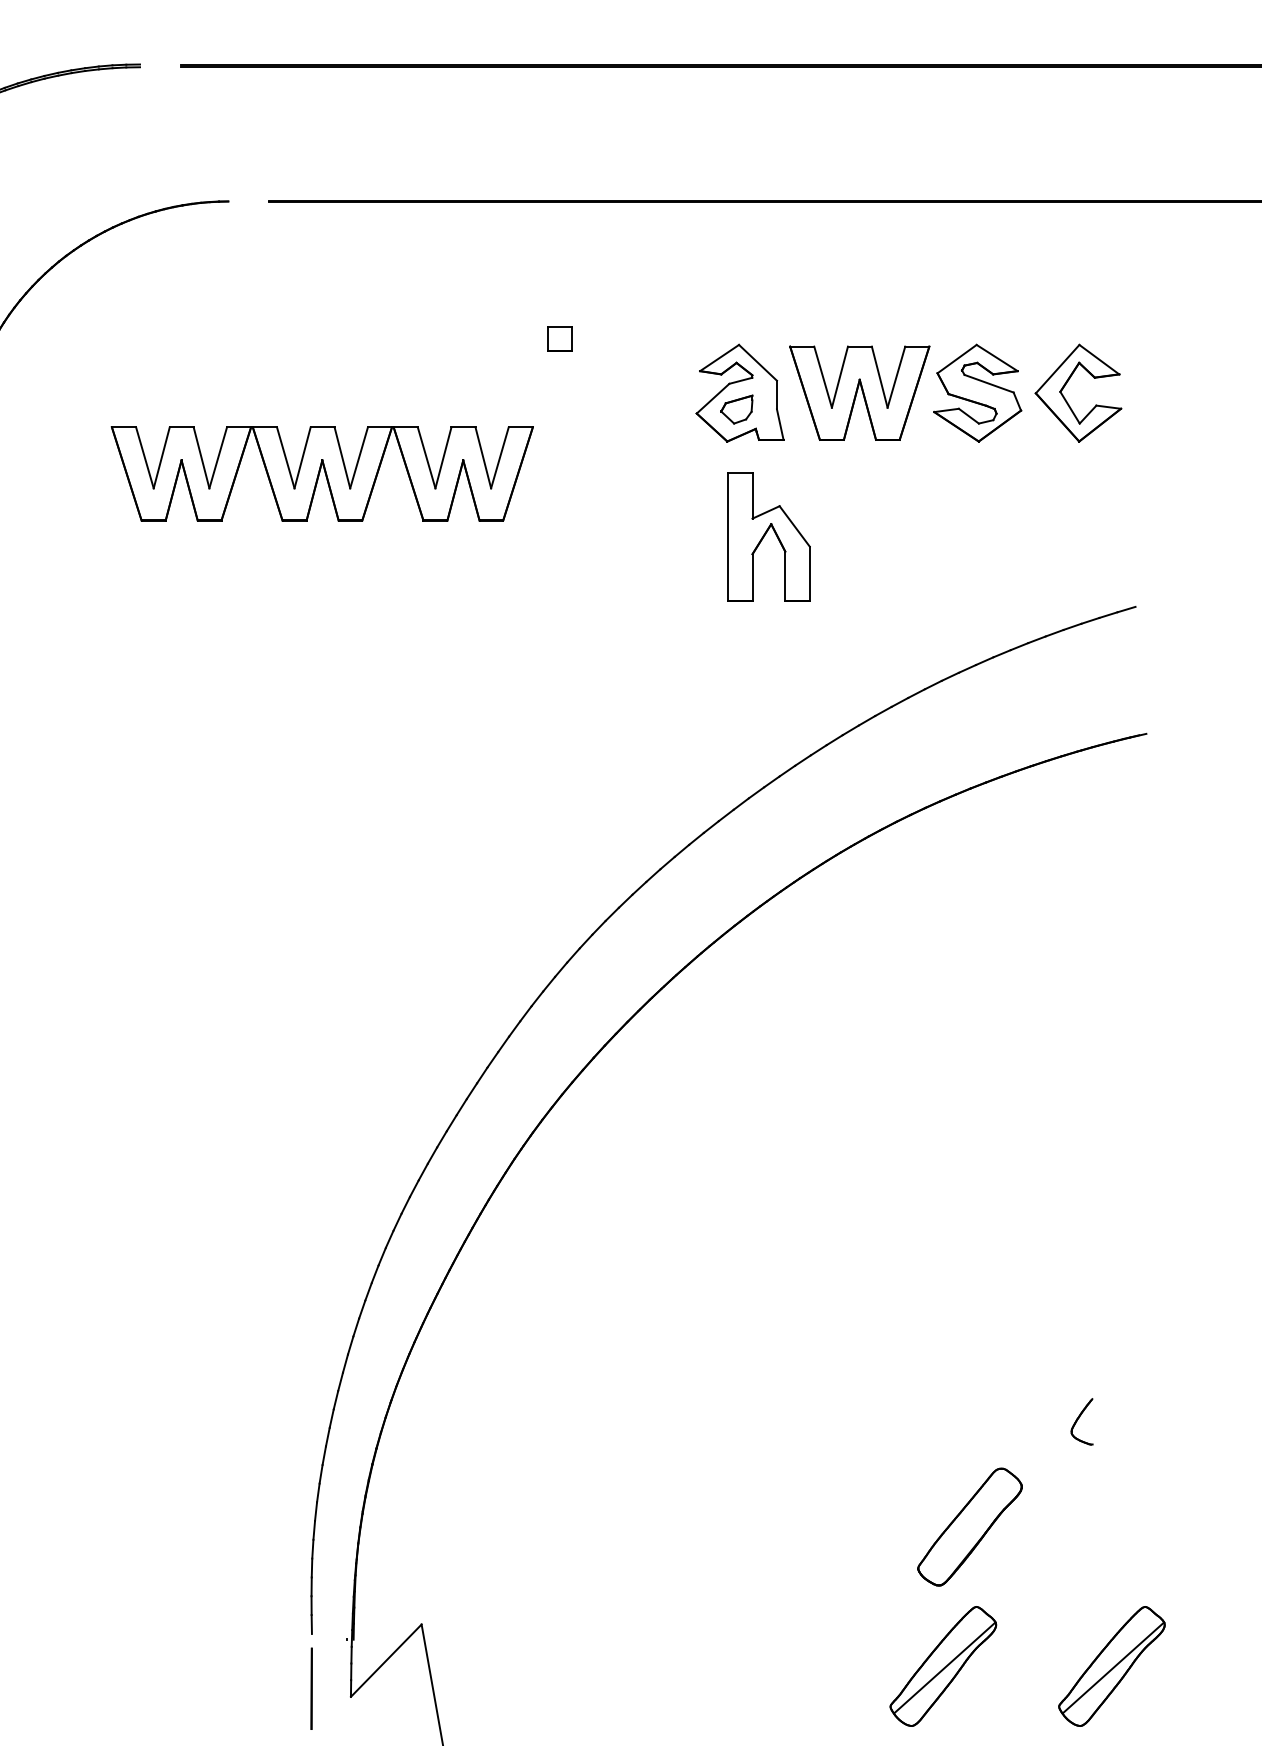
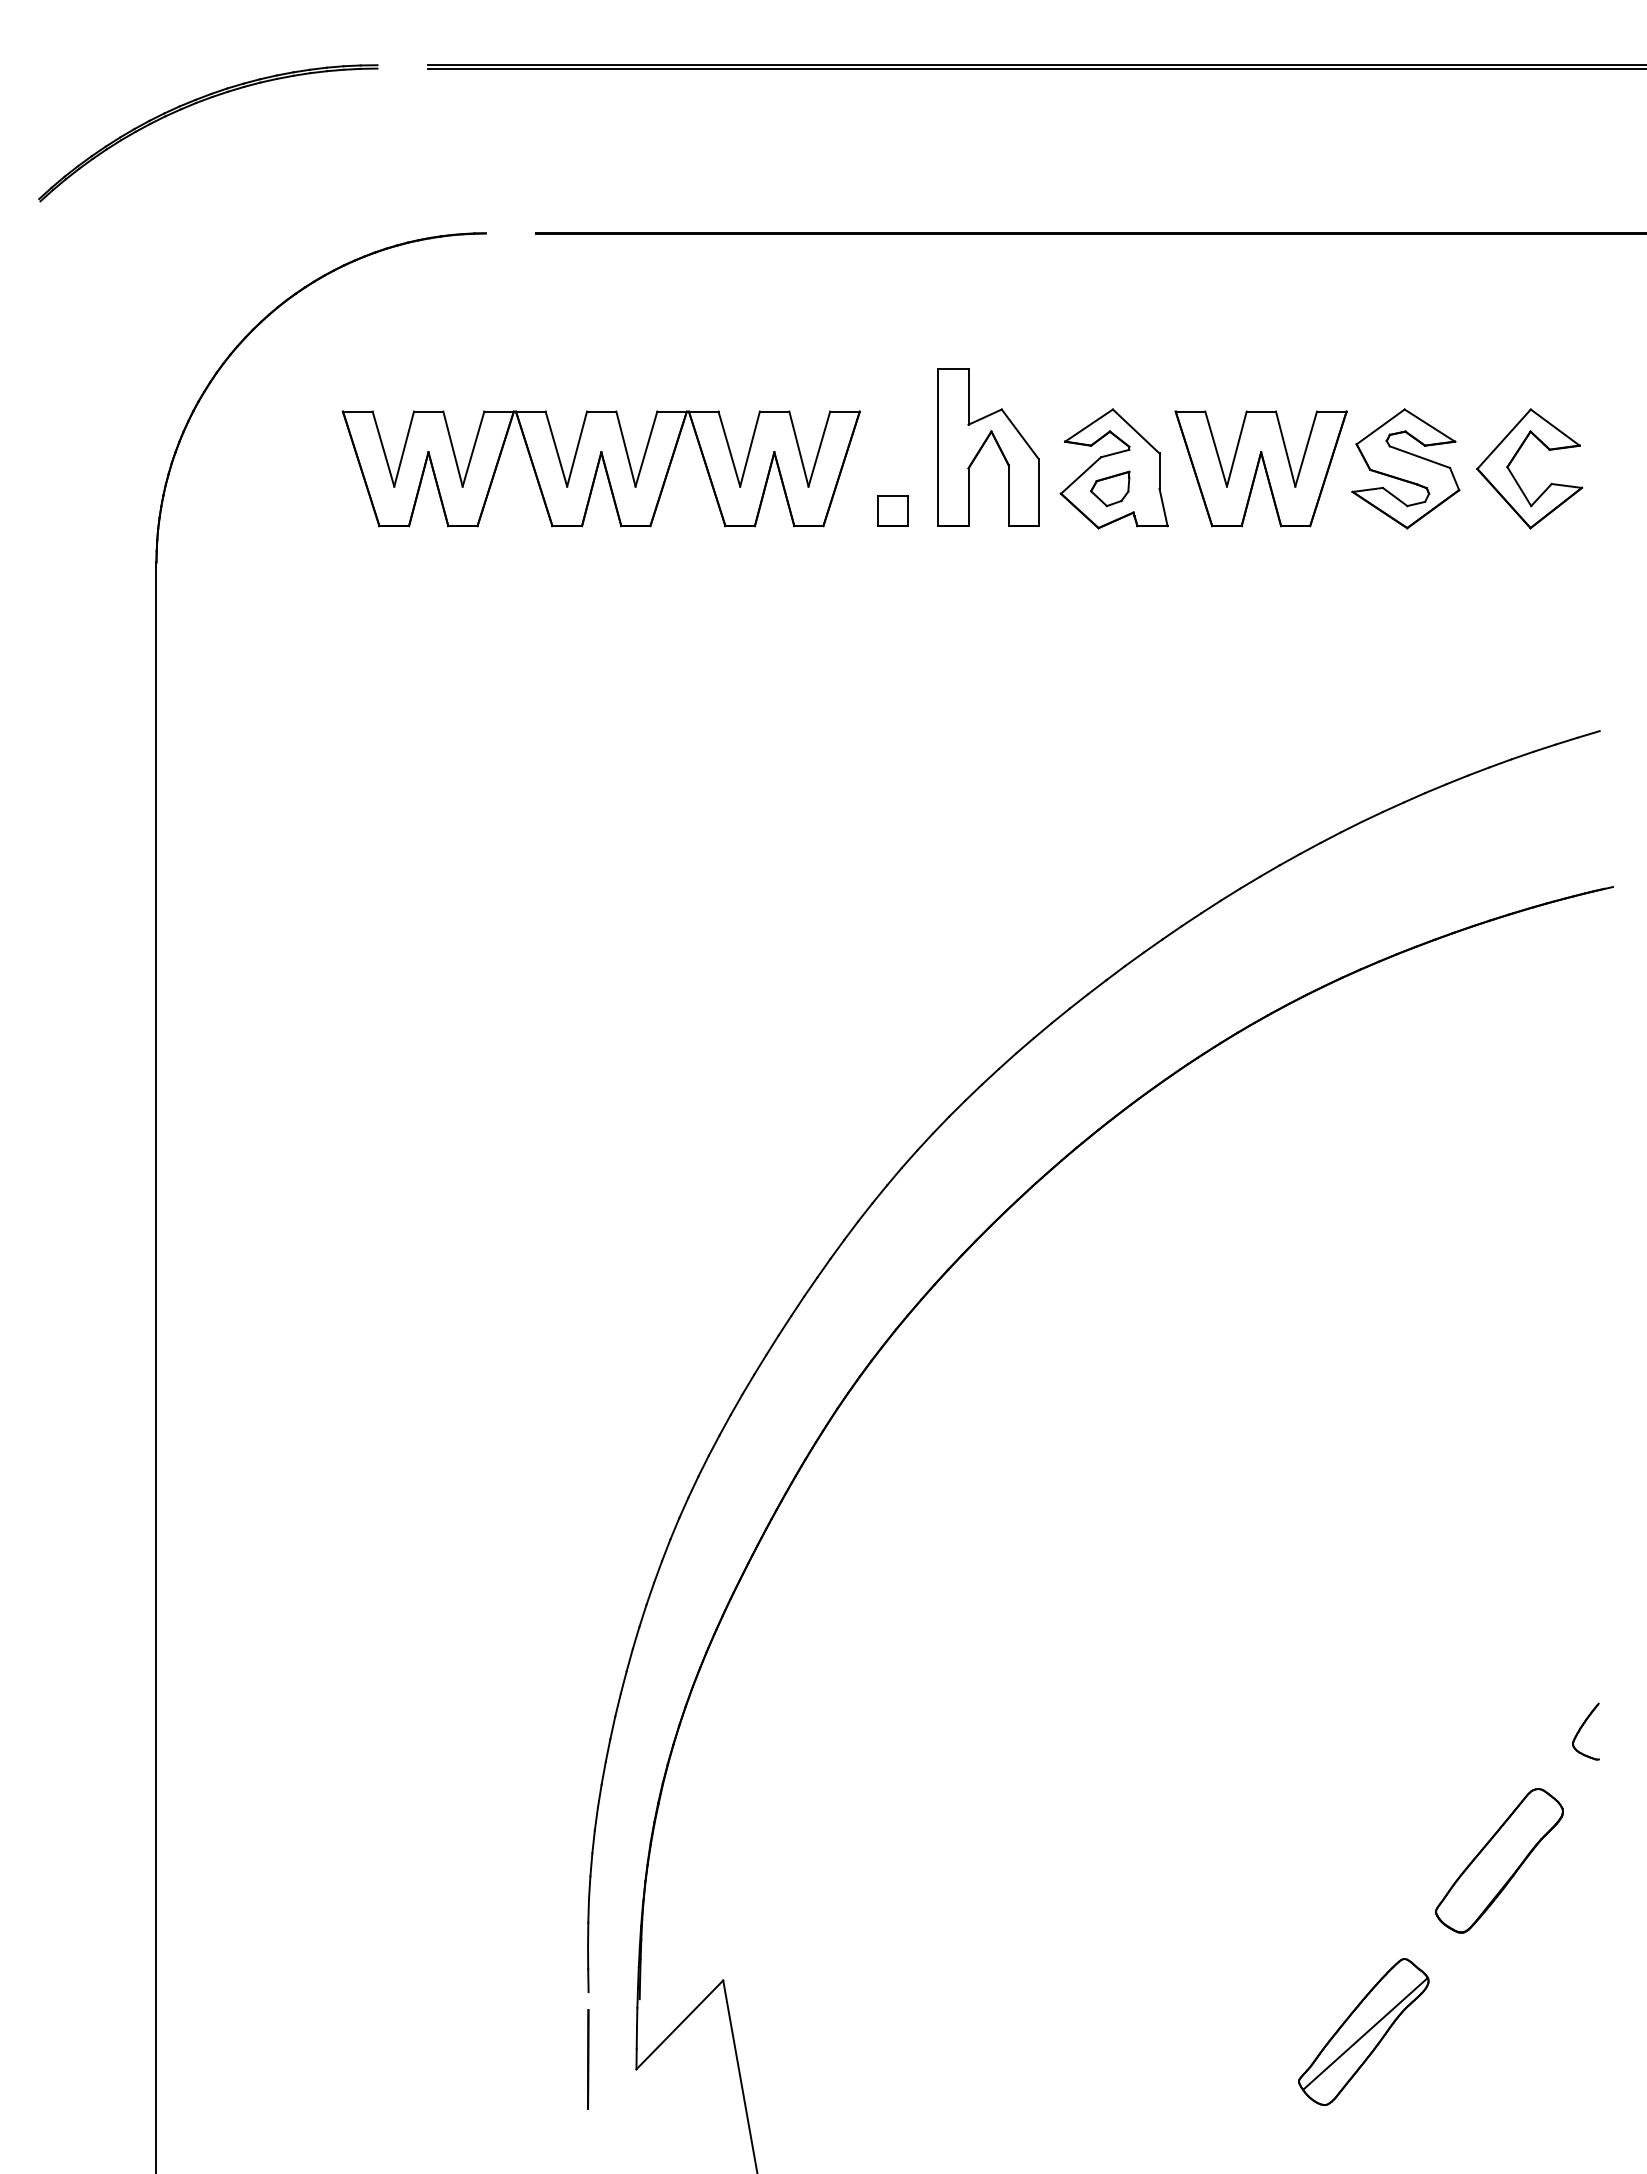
part: (559, 338) -> (892, 510), moved
part: (321, 473) -> (600, 468), moved
part: (768, 537) -> (988, 447), moved
part: (1081, 1421) -> (1585, 1731), moved
part: (969, 1526) -> (1498, 1860), moved
part: (1111, 1666) -> (1570, 2032), removed

